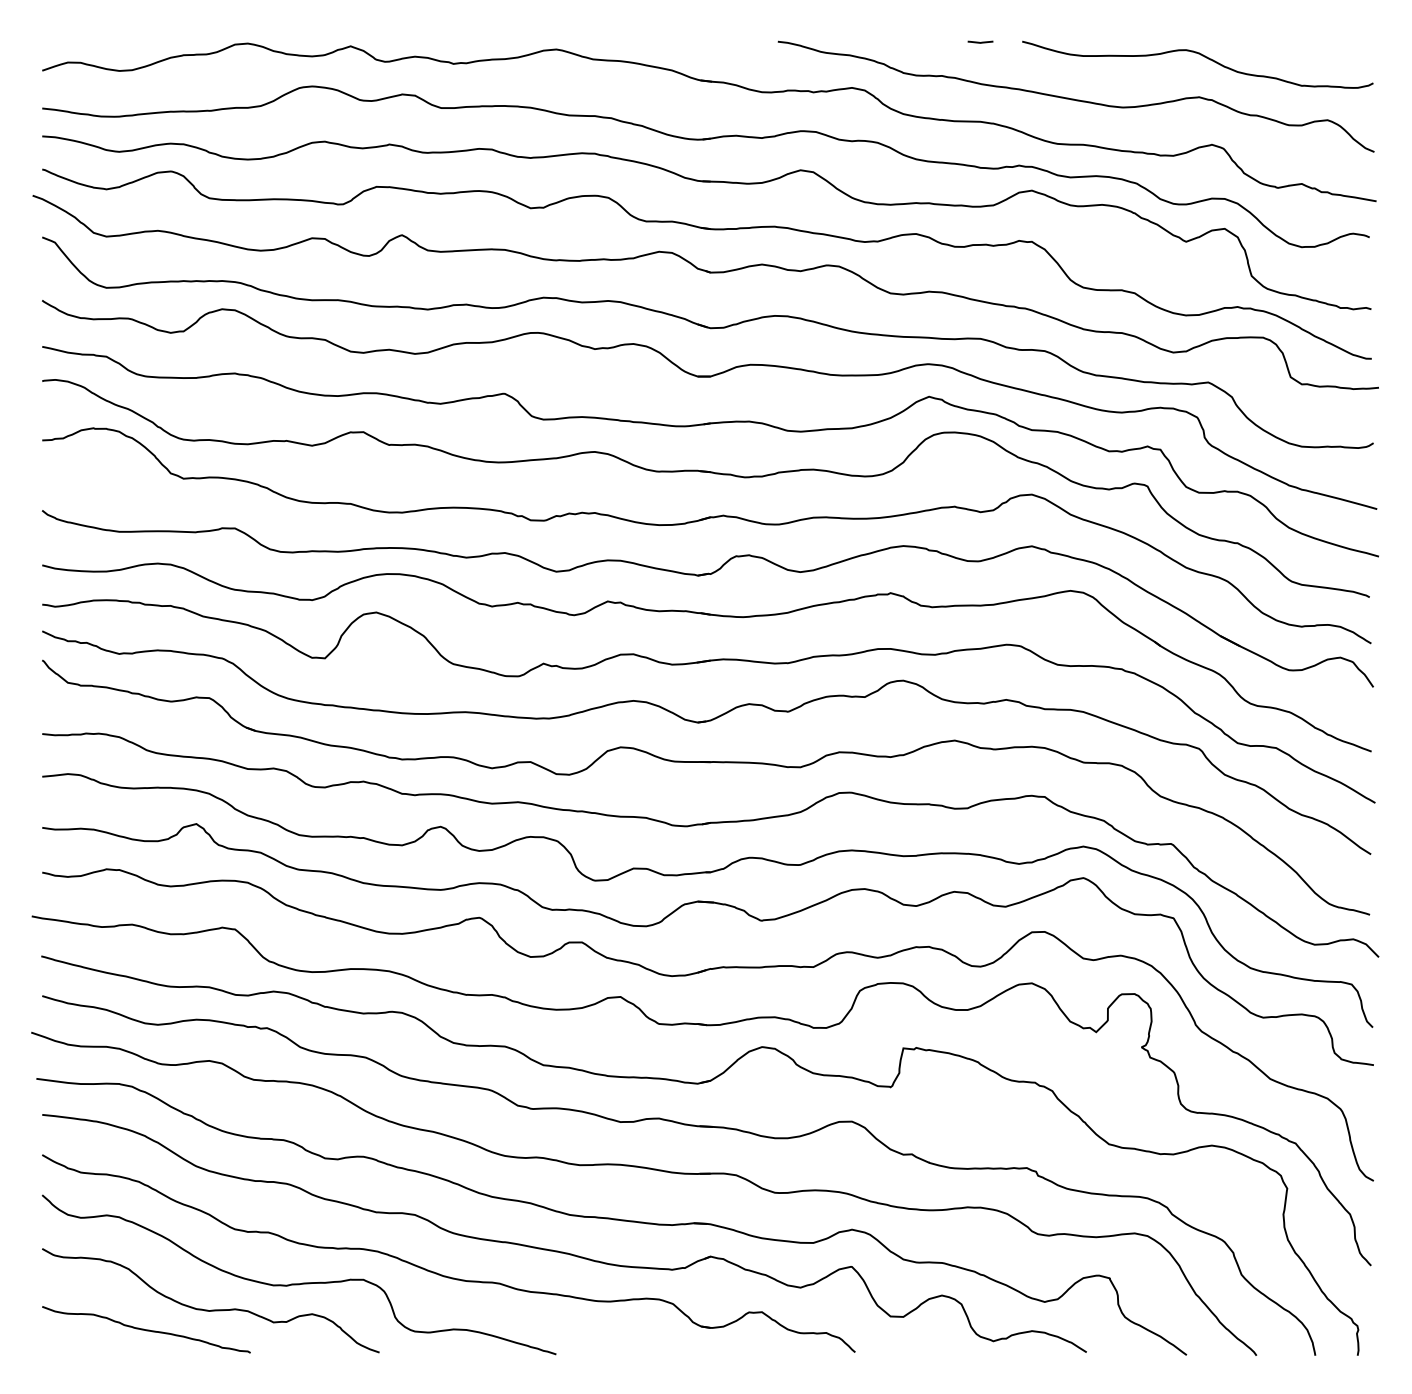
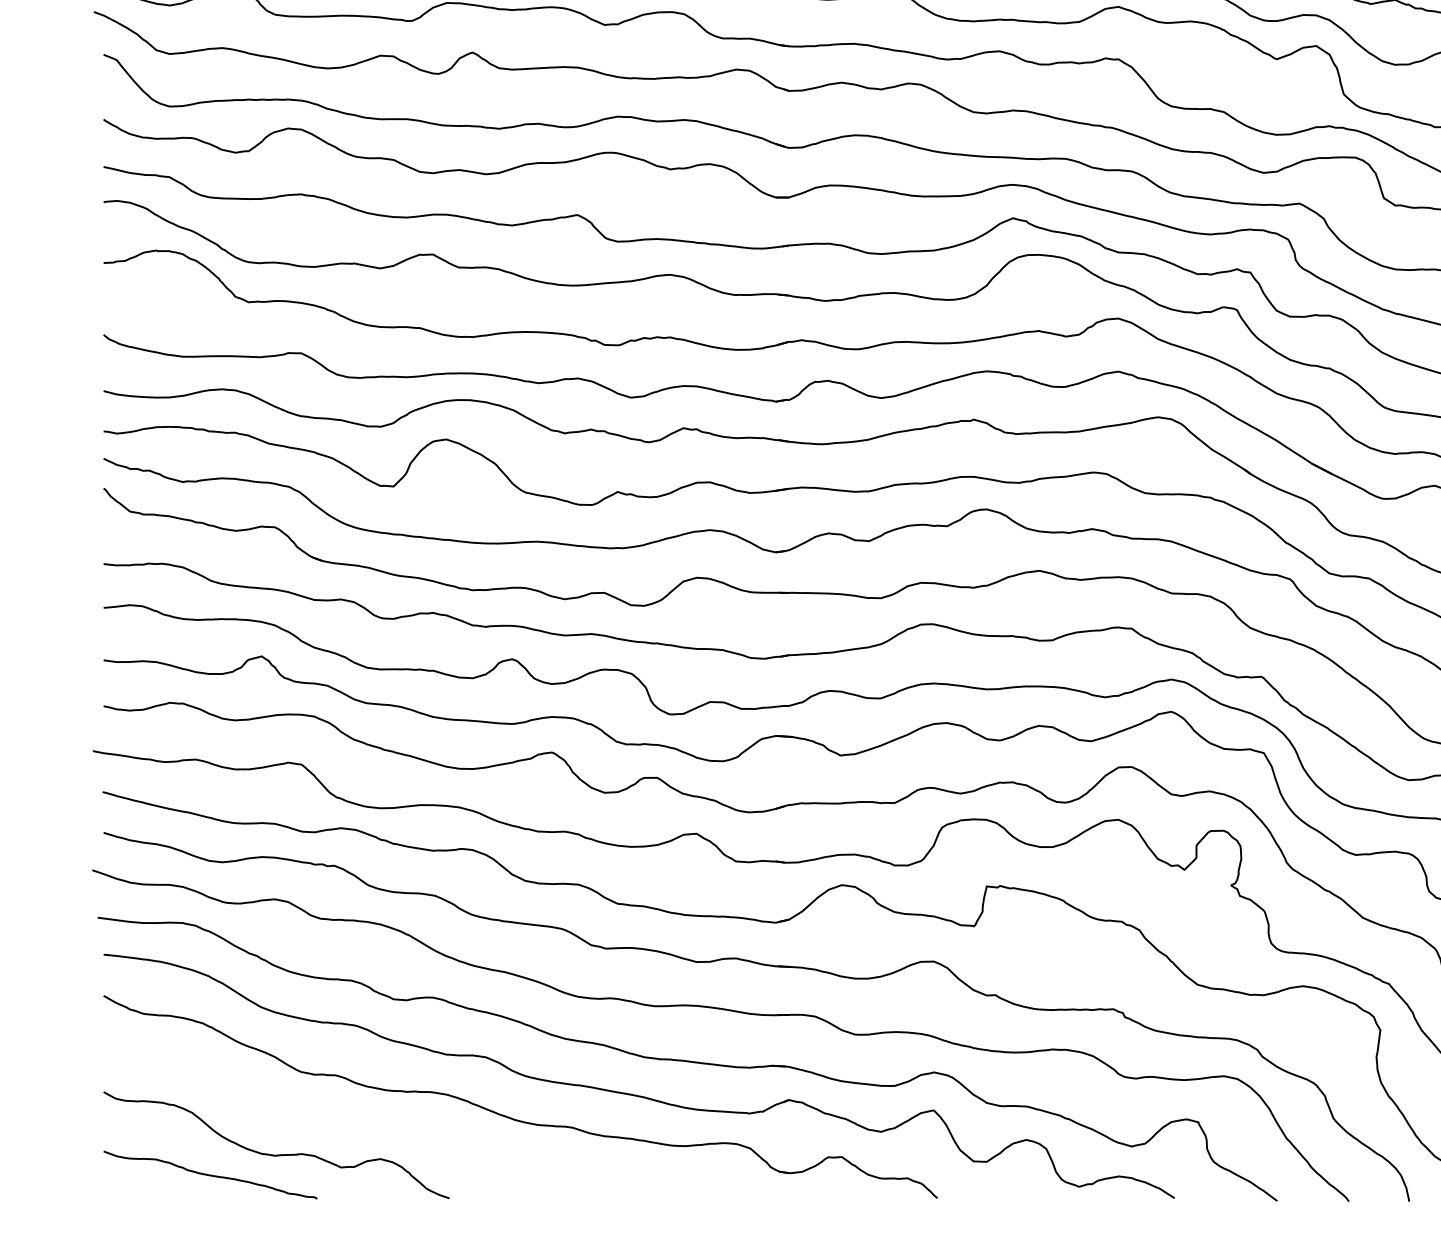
curve: (302, 1282) -> (370, 1126), removed

